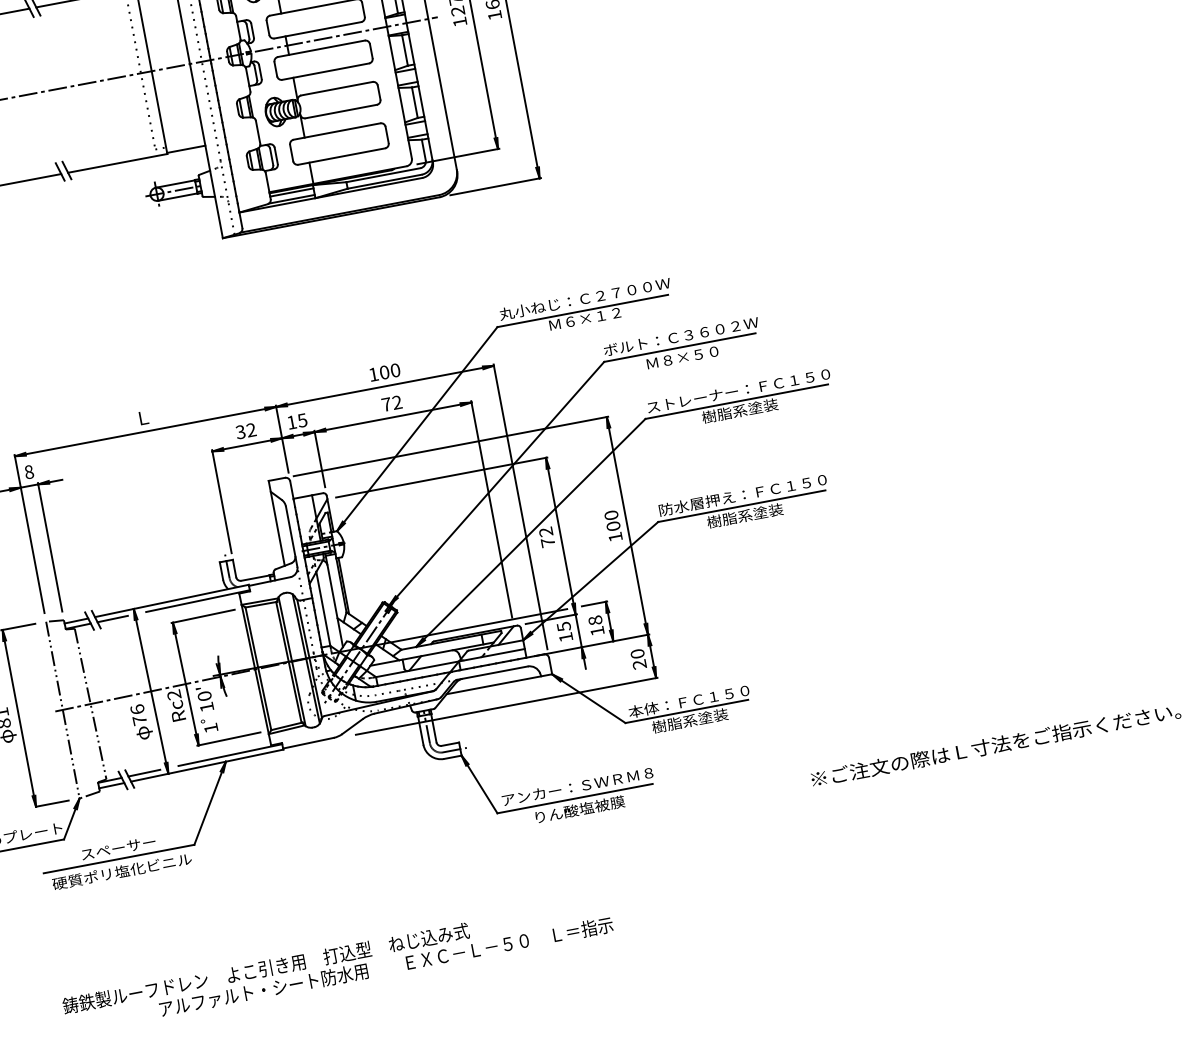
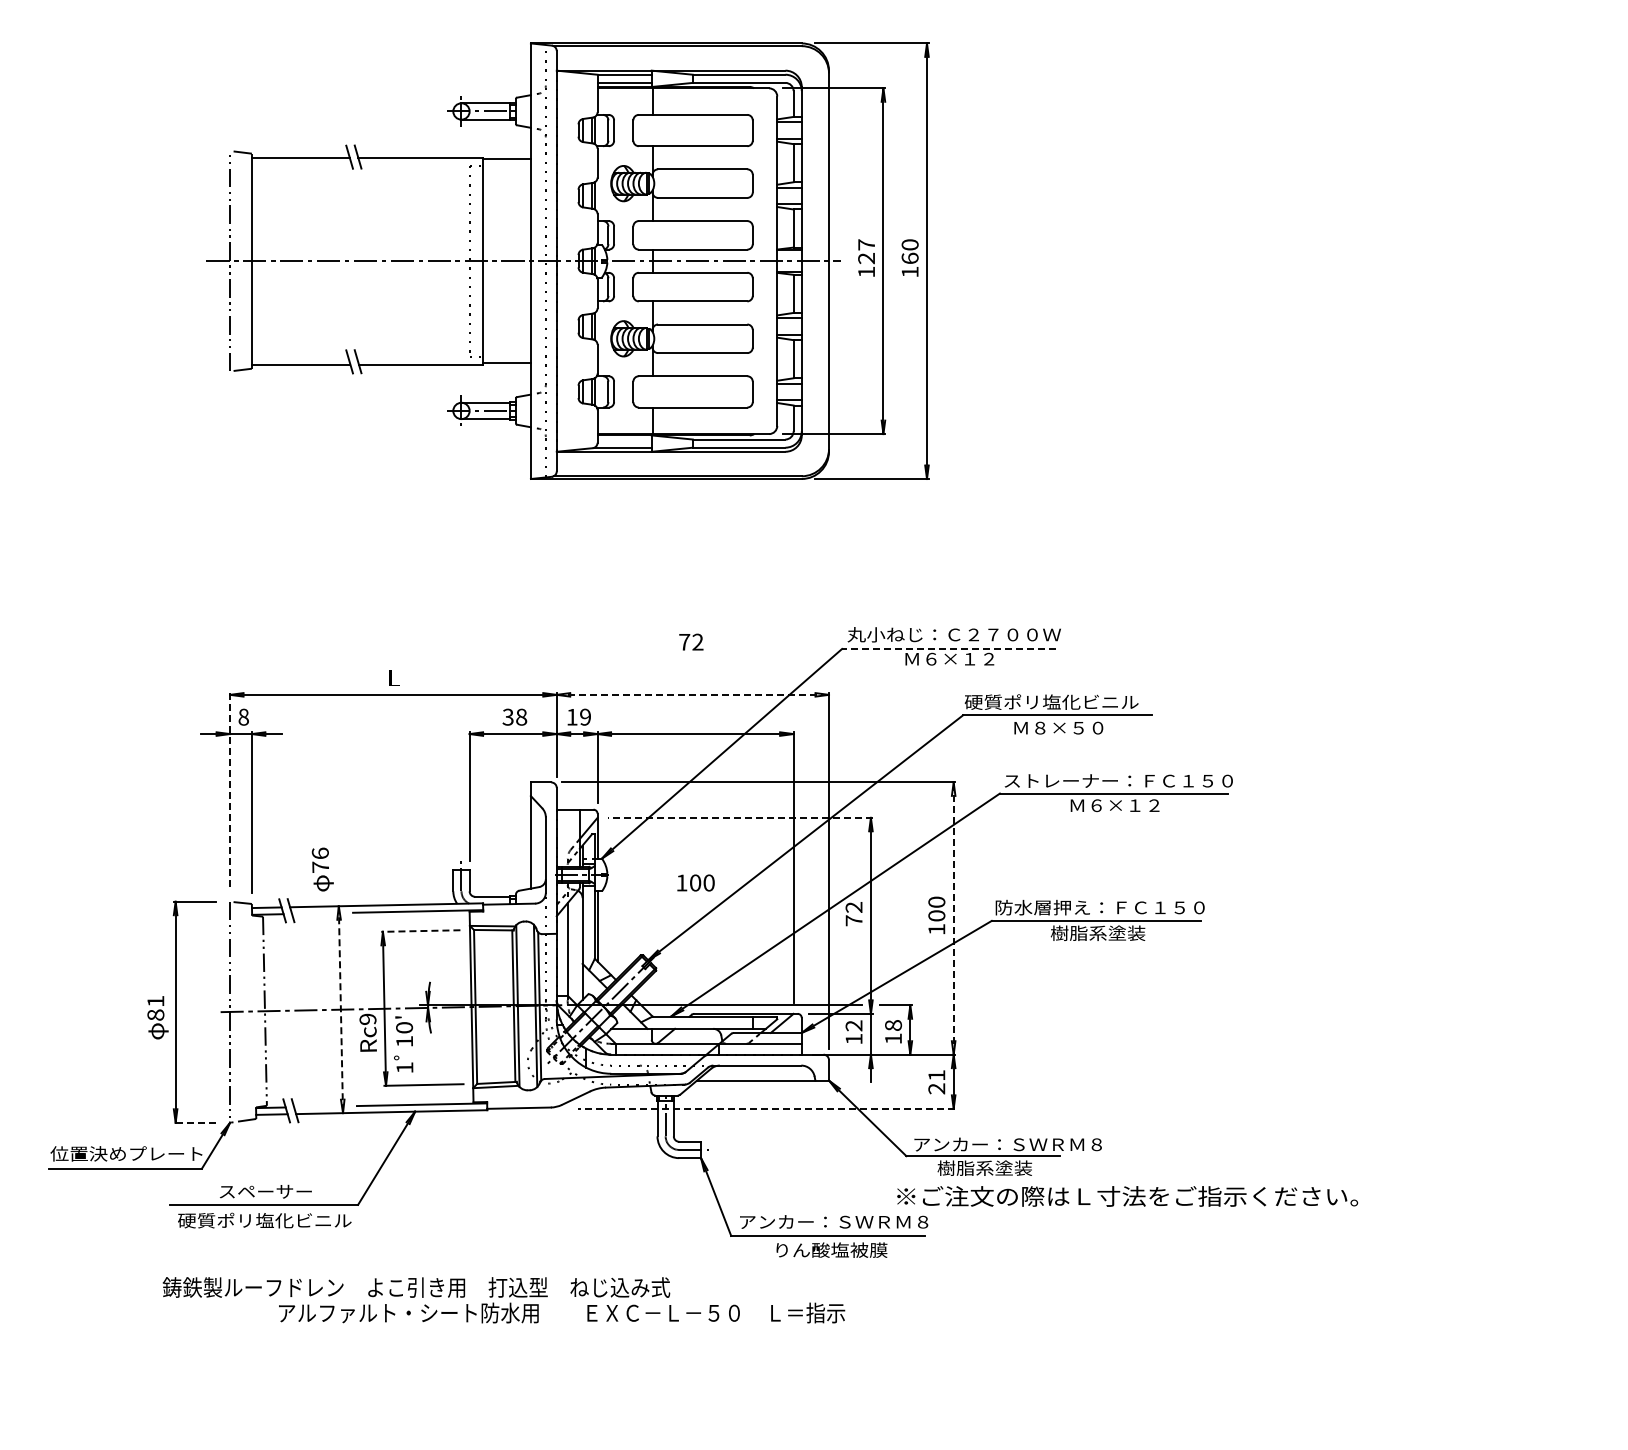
line: (291, 192) -> (624, 439), removed
line: (582, 310) -> (948, 648), solid -> dashed
text: (680, 335) -> (1061, 701), ボルト：Ｃ３６０２Ｗ -> 硬質ポリ塩化ビニル
text: (384, 372) -> (695, 882), moved
line: (385, 386) -> (693, 694), solid -> dashed
text: (391, 402) -> (691, 641), moved
text: (739, 411) -> (1115, 805), 樹脂系塗装 -> Ｍ６×１２
text: (301, 420) -> (584, 716), 15 -> 19
text: (251, 429) -> (521, 716), 32 -> 38
line: (441, 477) -> (740, 817), solid -> dashed
line: (627, 525) -> (953, 918), solid -> dashed
line: (29, 534) -> (230, 792), solid -> dashed
line: (202, 616) -> (420, 931), solid -> dashed
line: (113, 618) -> (311, 913), removed
text: (563, 626) -> (853, 1025), 15 -> 12
text: (637, 653) -> (936, 1075), 20 -> 21
line: (150, 692) -> (340, 1010), solid -> dashed
text: (173, 694) -> (367, 1018), Rc2 -> Rc9
text: (703, 698) -> (1006, 1144), 本体：ＦＣ１５０ -> アンカー：ＳＷＲＭ８
line: (506, 706) -> (766, 1108), solid -> dashed
text: (141, 721) -> (322, 869), moved
text: (995, 745) -> (1127, 1196), moved
line: (144, 772) -> (314, 1106), removed
line: (51, 803) -> (195, 1122), solid -> dashed
text: (337, 965) -> (503, 1300), moved

